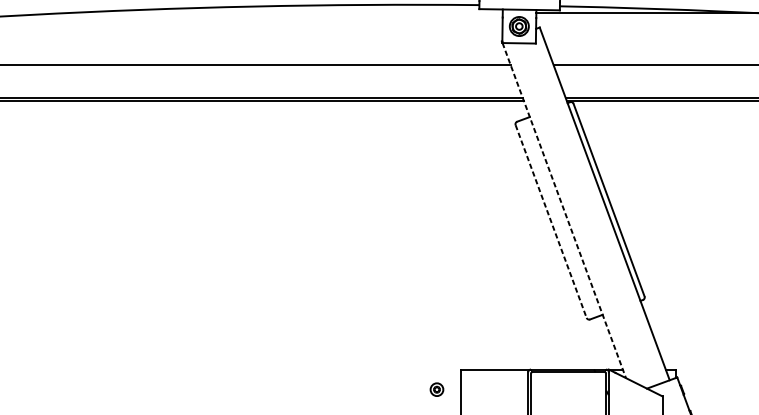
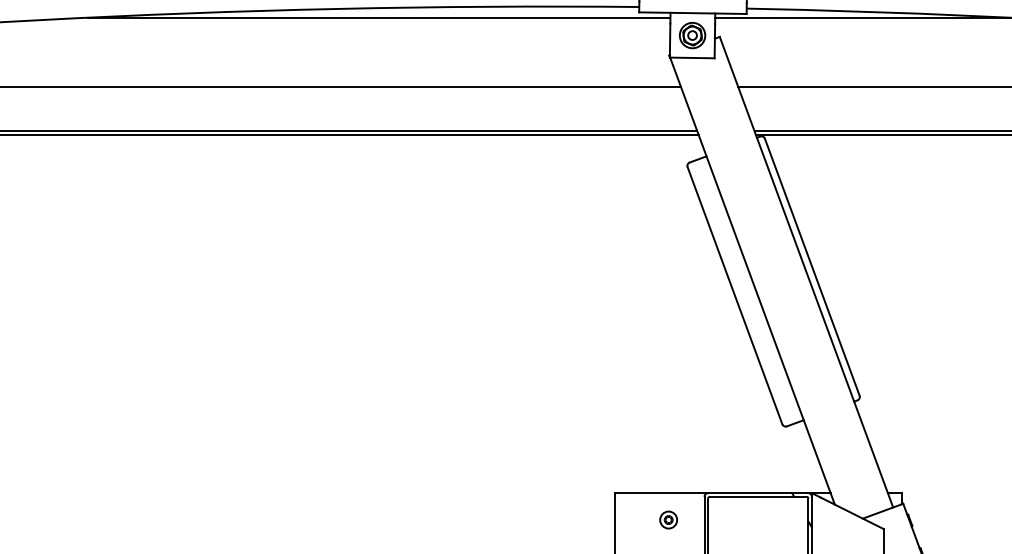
line: (283, 12) -> (378, 17), added
line: (564, 210) -> (752, 281), dashed -> solid
line: (551, 222) -> (735, 296), dashed -> solid
part: (436, 389) -> (668, 519), moved

